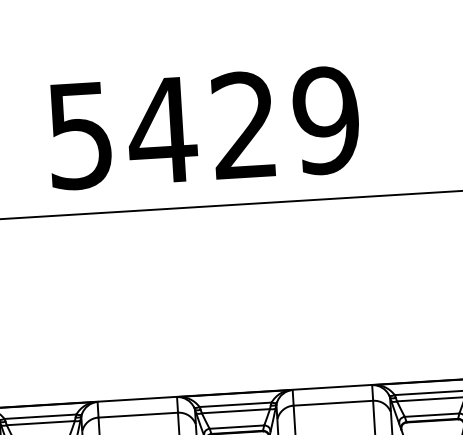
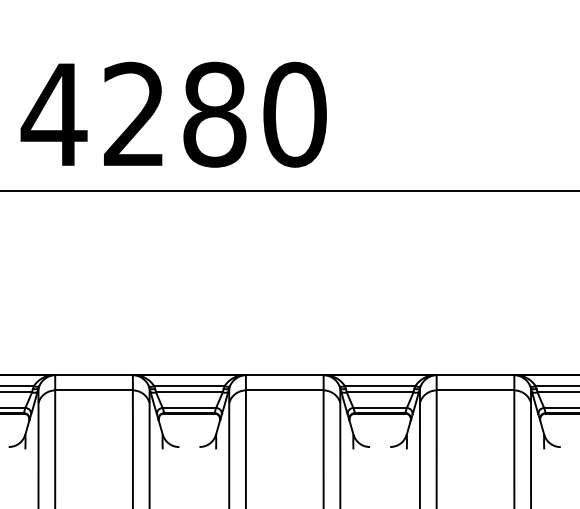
text: (202, 127) -> (173, 114), 5429 -> 4280

